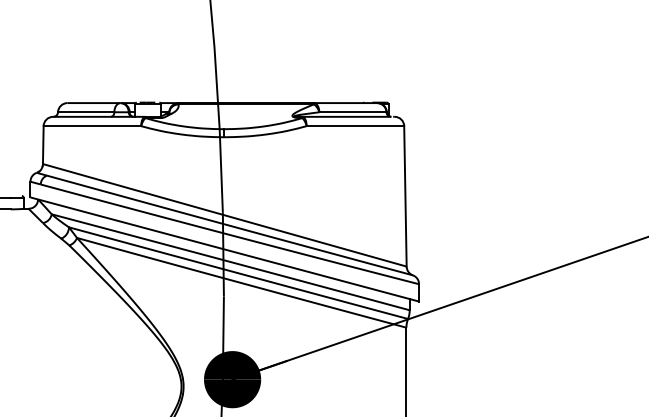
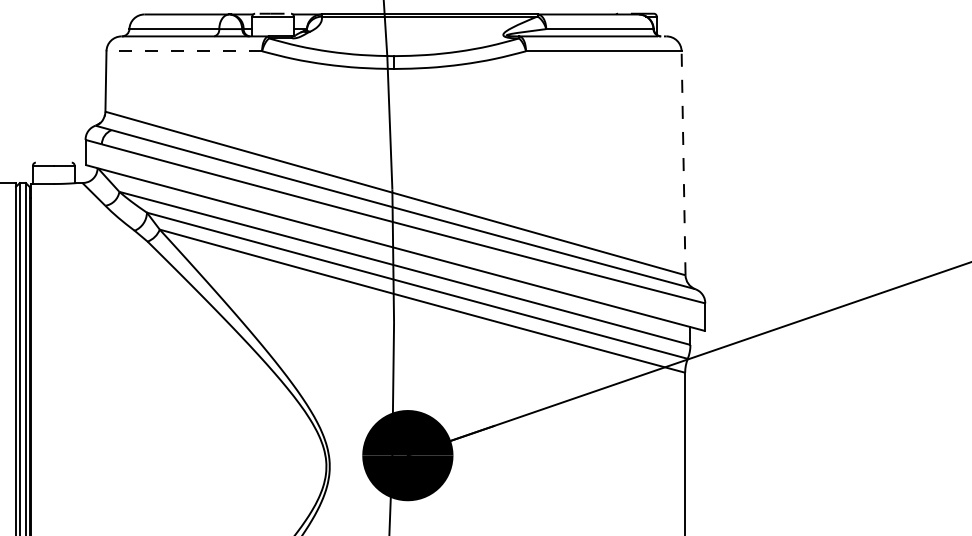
line: (92, 126) -> (184, 51), solid -> dashed
line: (405, 195) -> (683, 161), solid -> dashed

